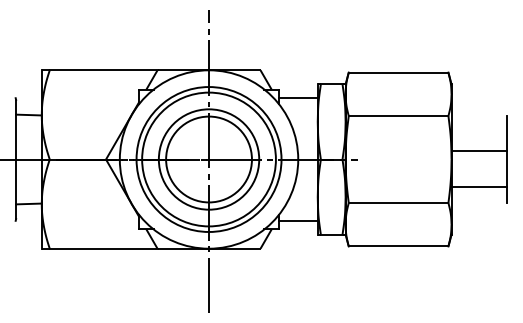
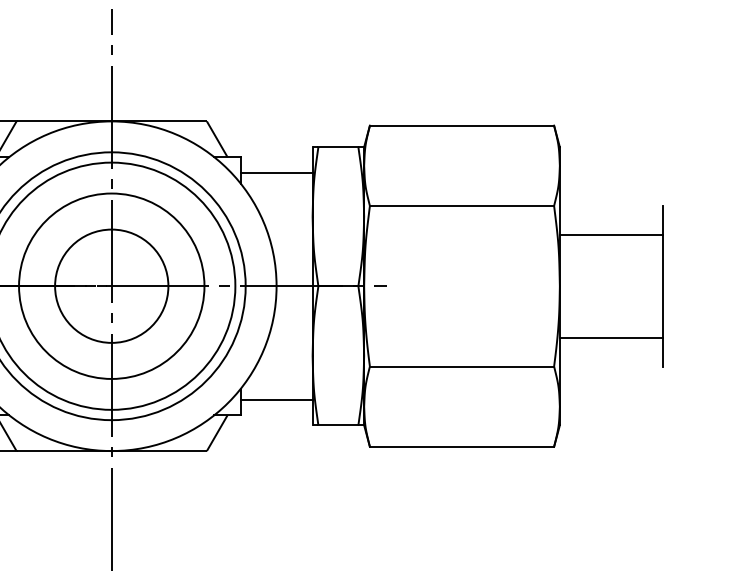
line: (479, 150) -> (611, 234), moved
circle: (208, 159) -> (110, 286), size x0.71

